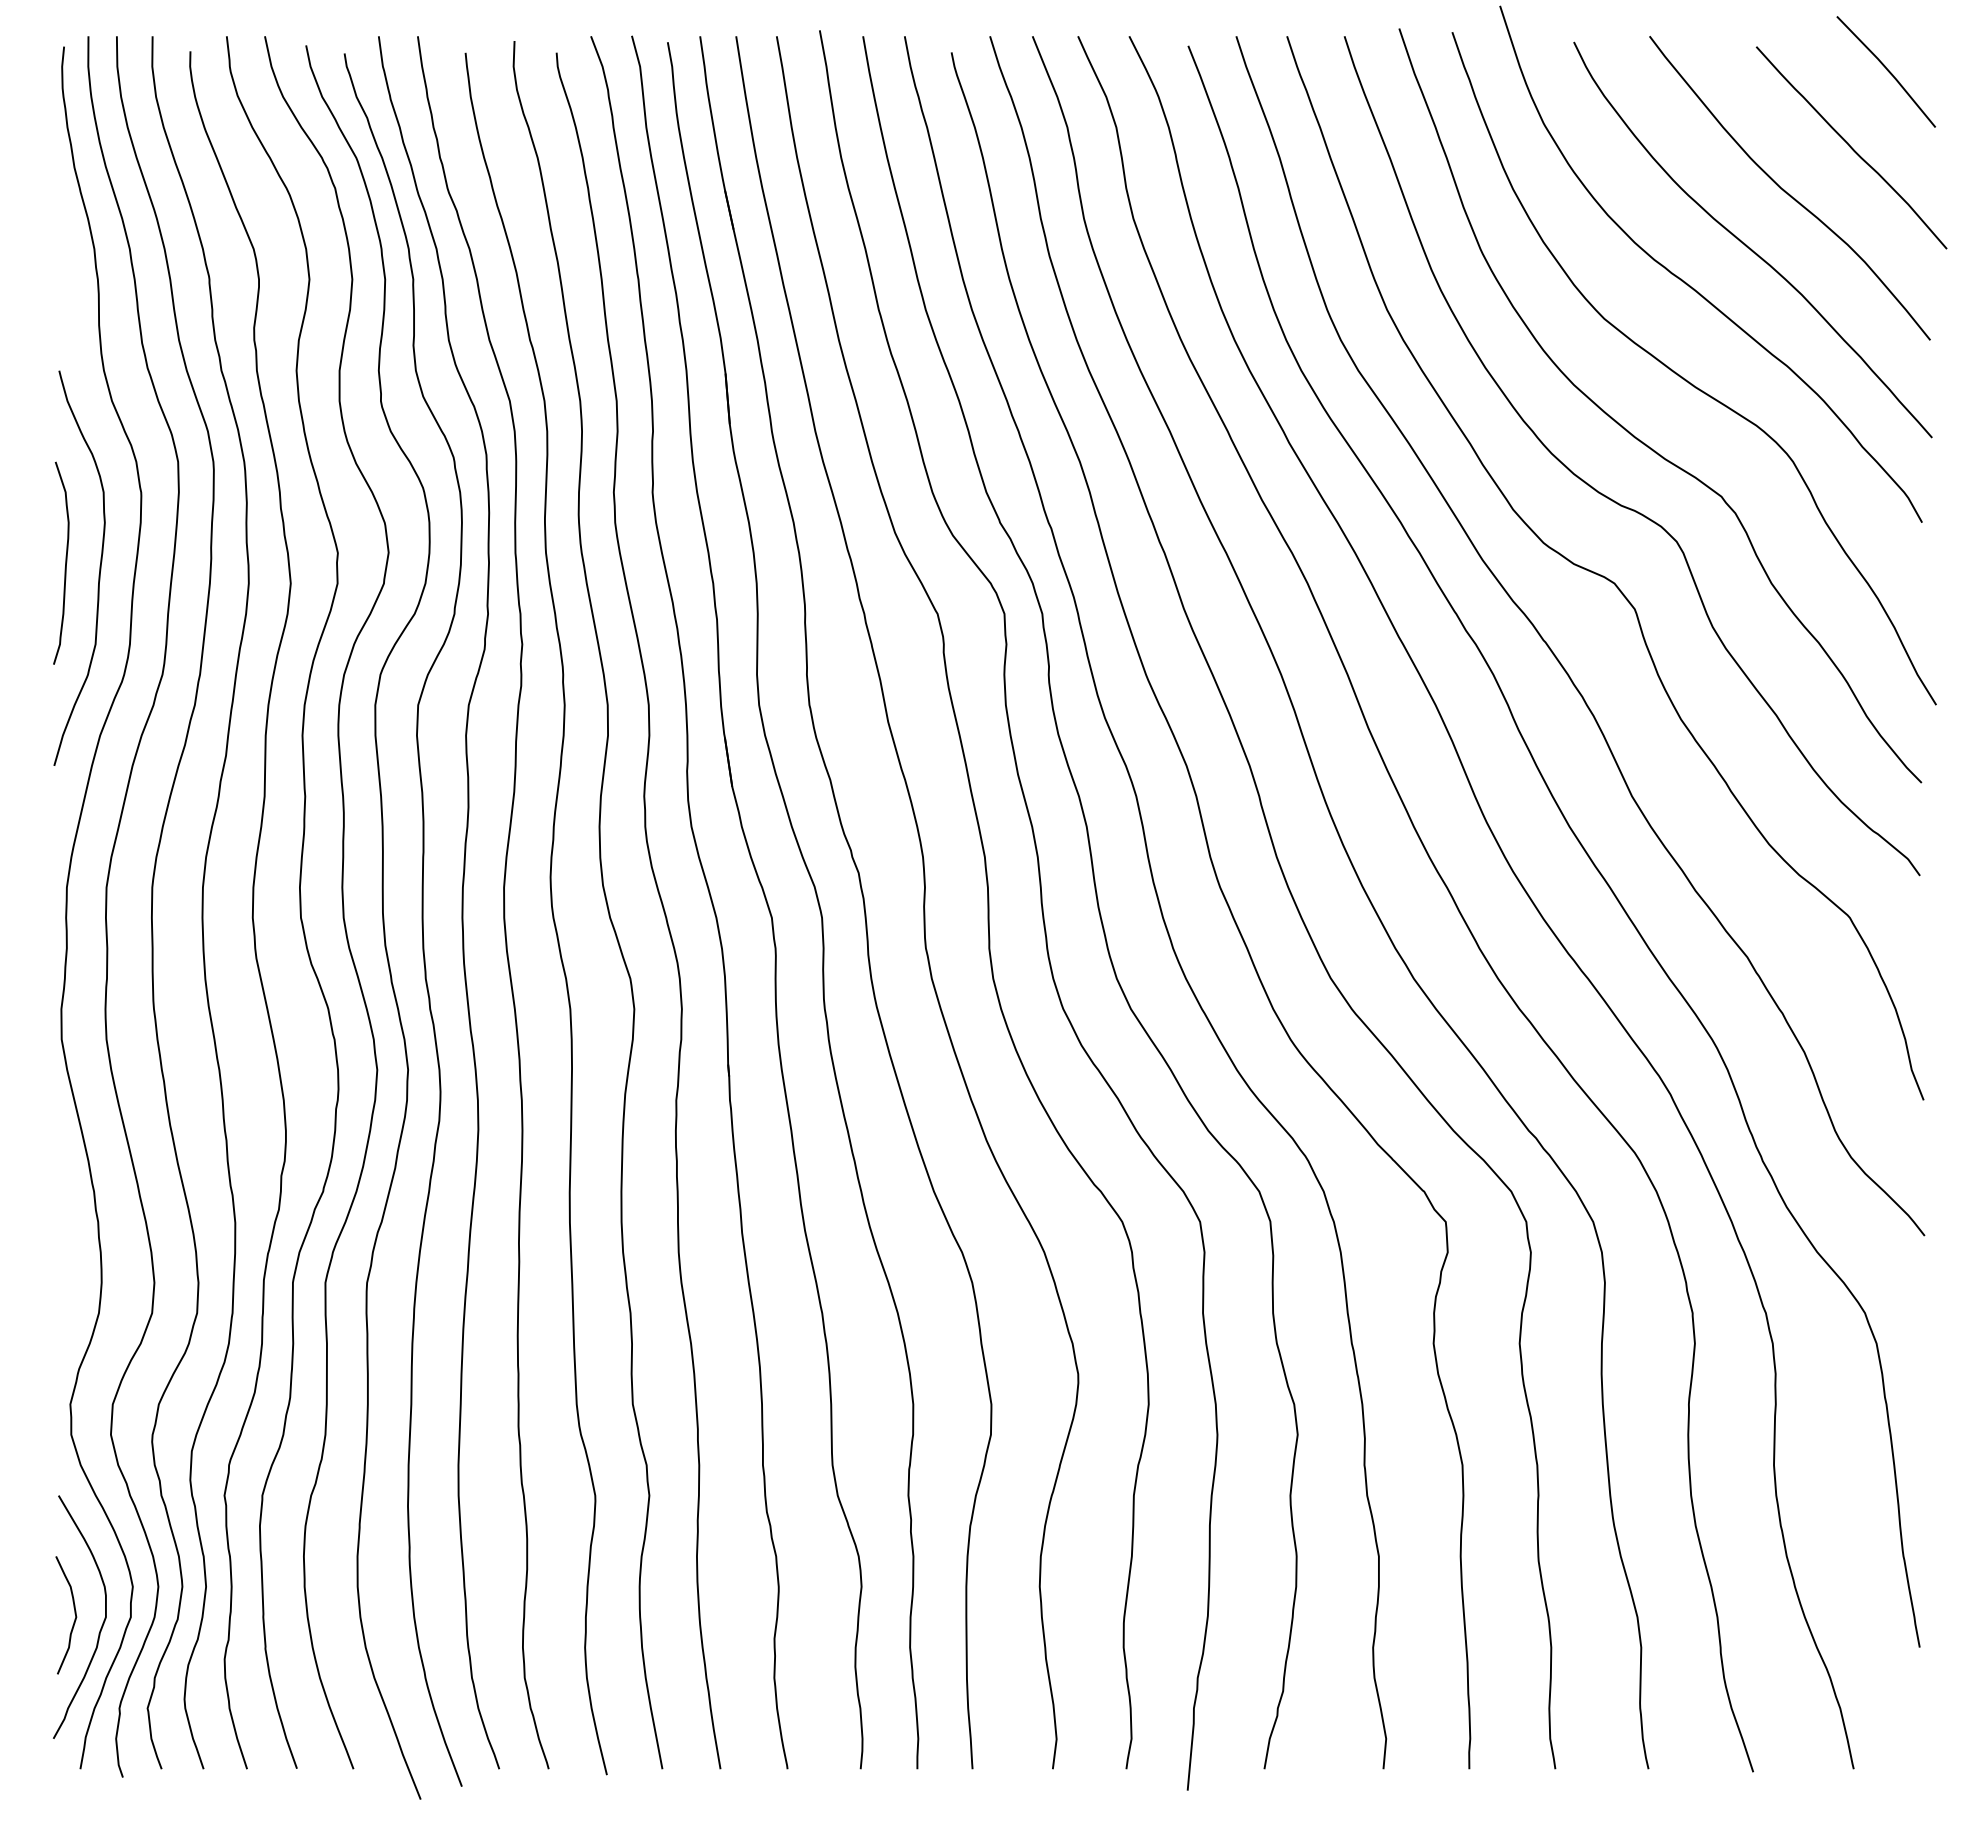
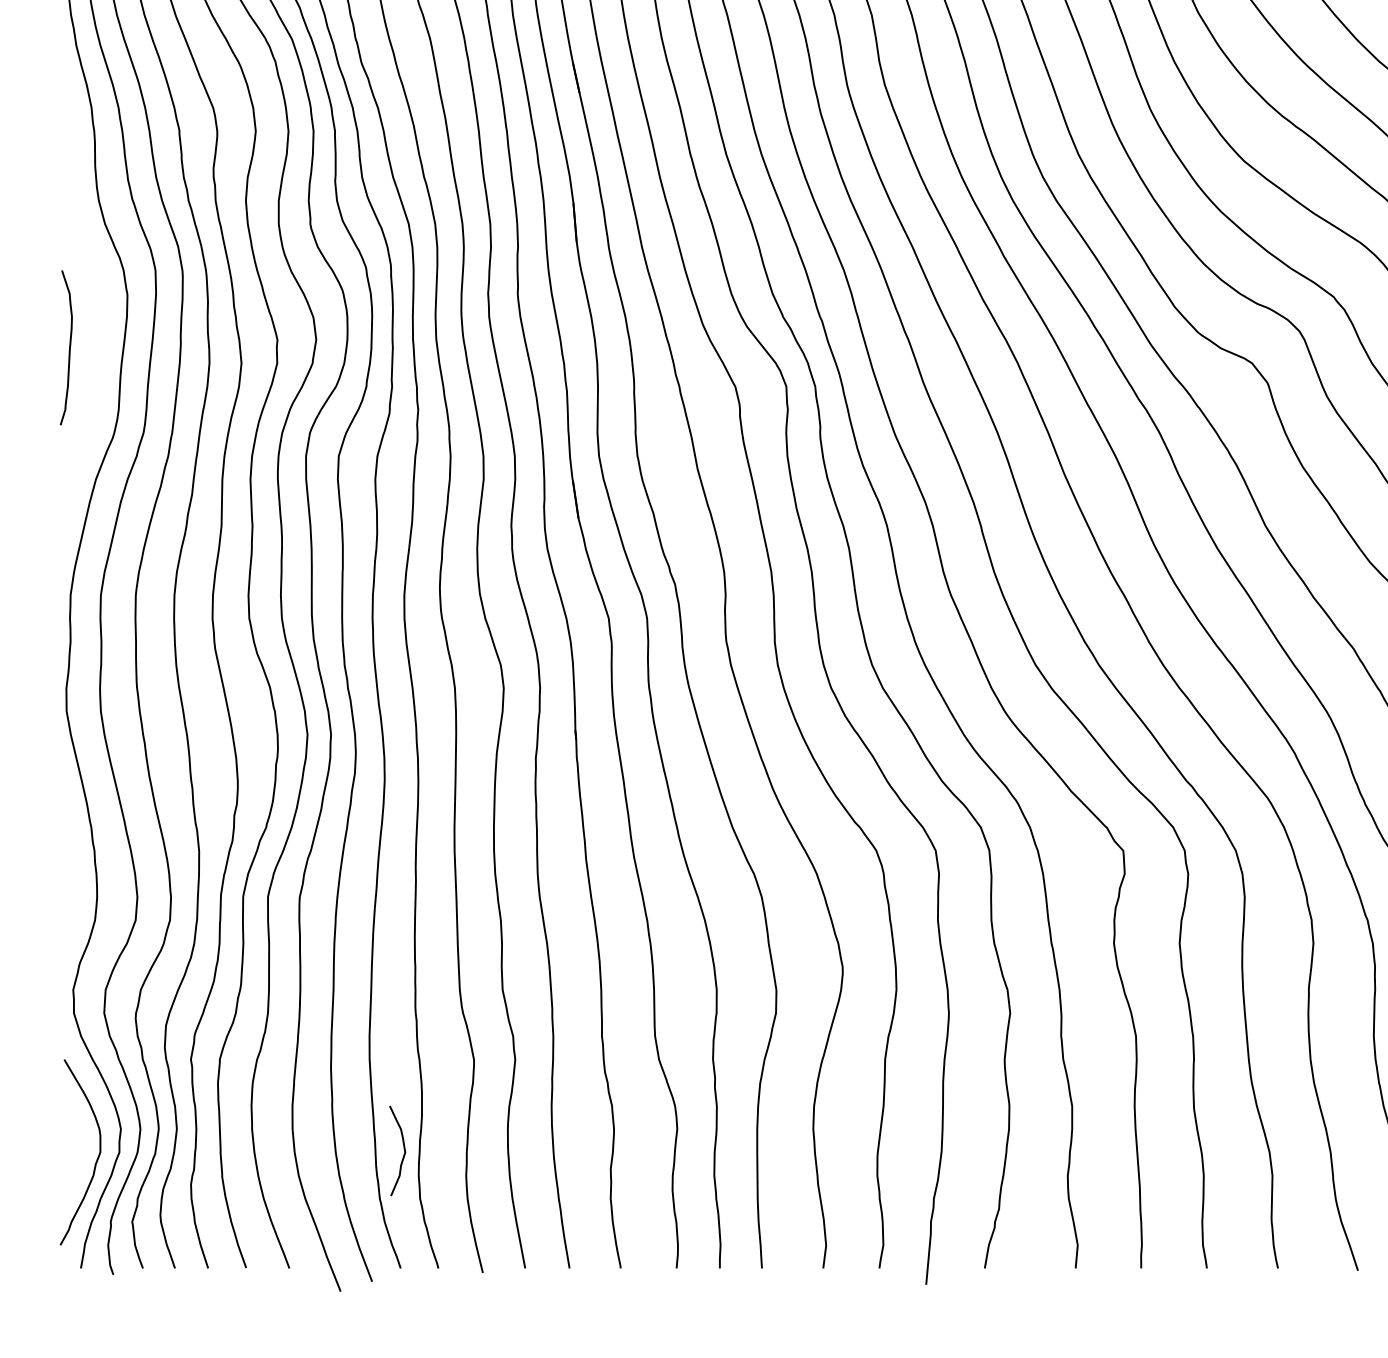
curve: (99, 567) -> (95, 351), removed
curve: (74, 1613) -> (403, 1149), moved

